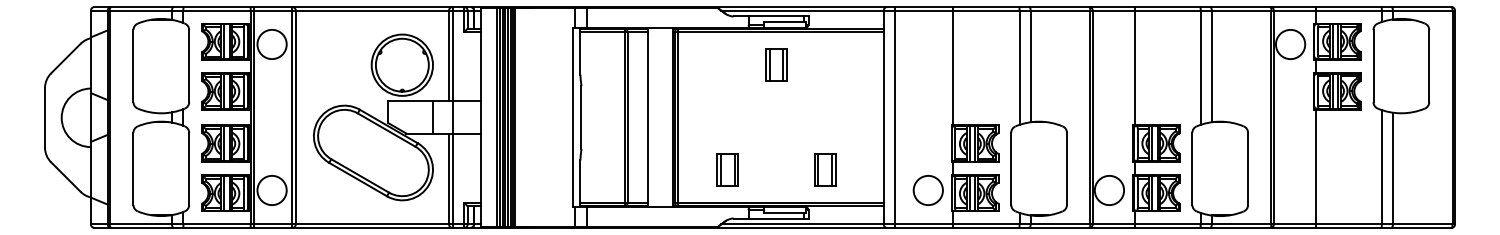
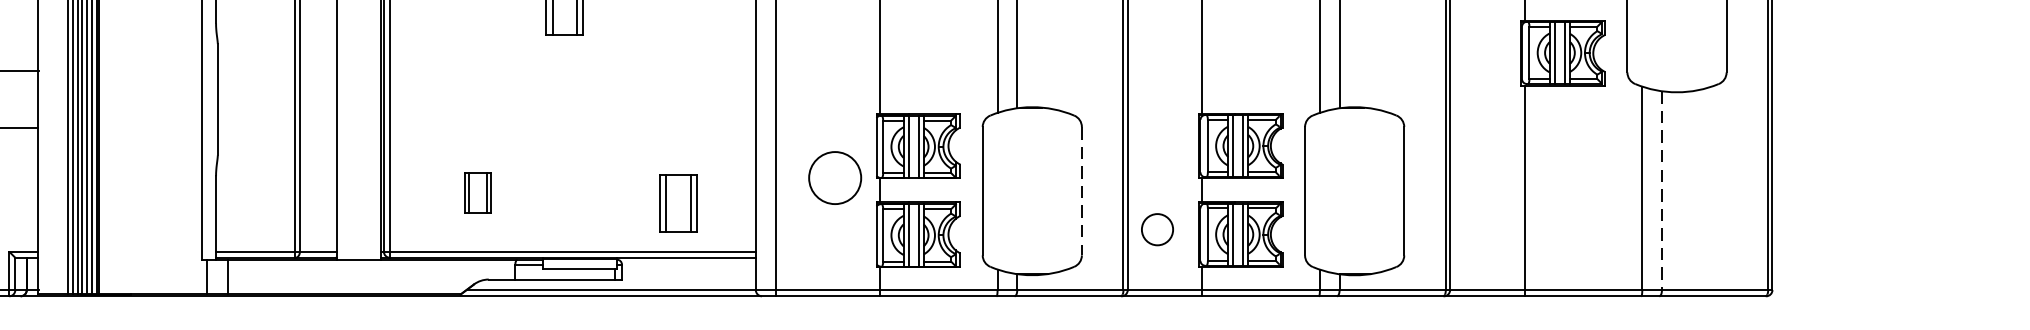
line: (1392, 168) -> (1661, 190), solid -> dashed
part: (727, 169) -> (477, 192), size x0.7
part: (825, 169) -> (678, 202), moved
line: (1066, 169) -> (1081, 192), solid -> dashed
circle: (927, 190) -> (833, 178), moved
circle: (1109, 190) -> (1157, 229), size x0.6

